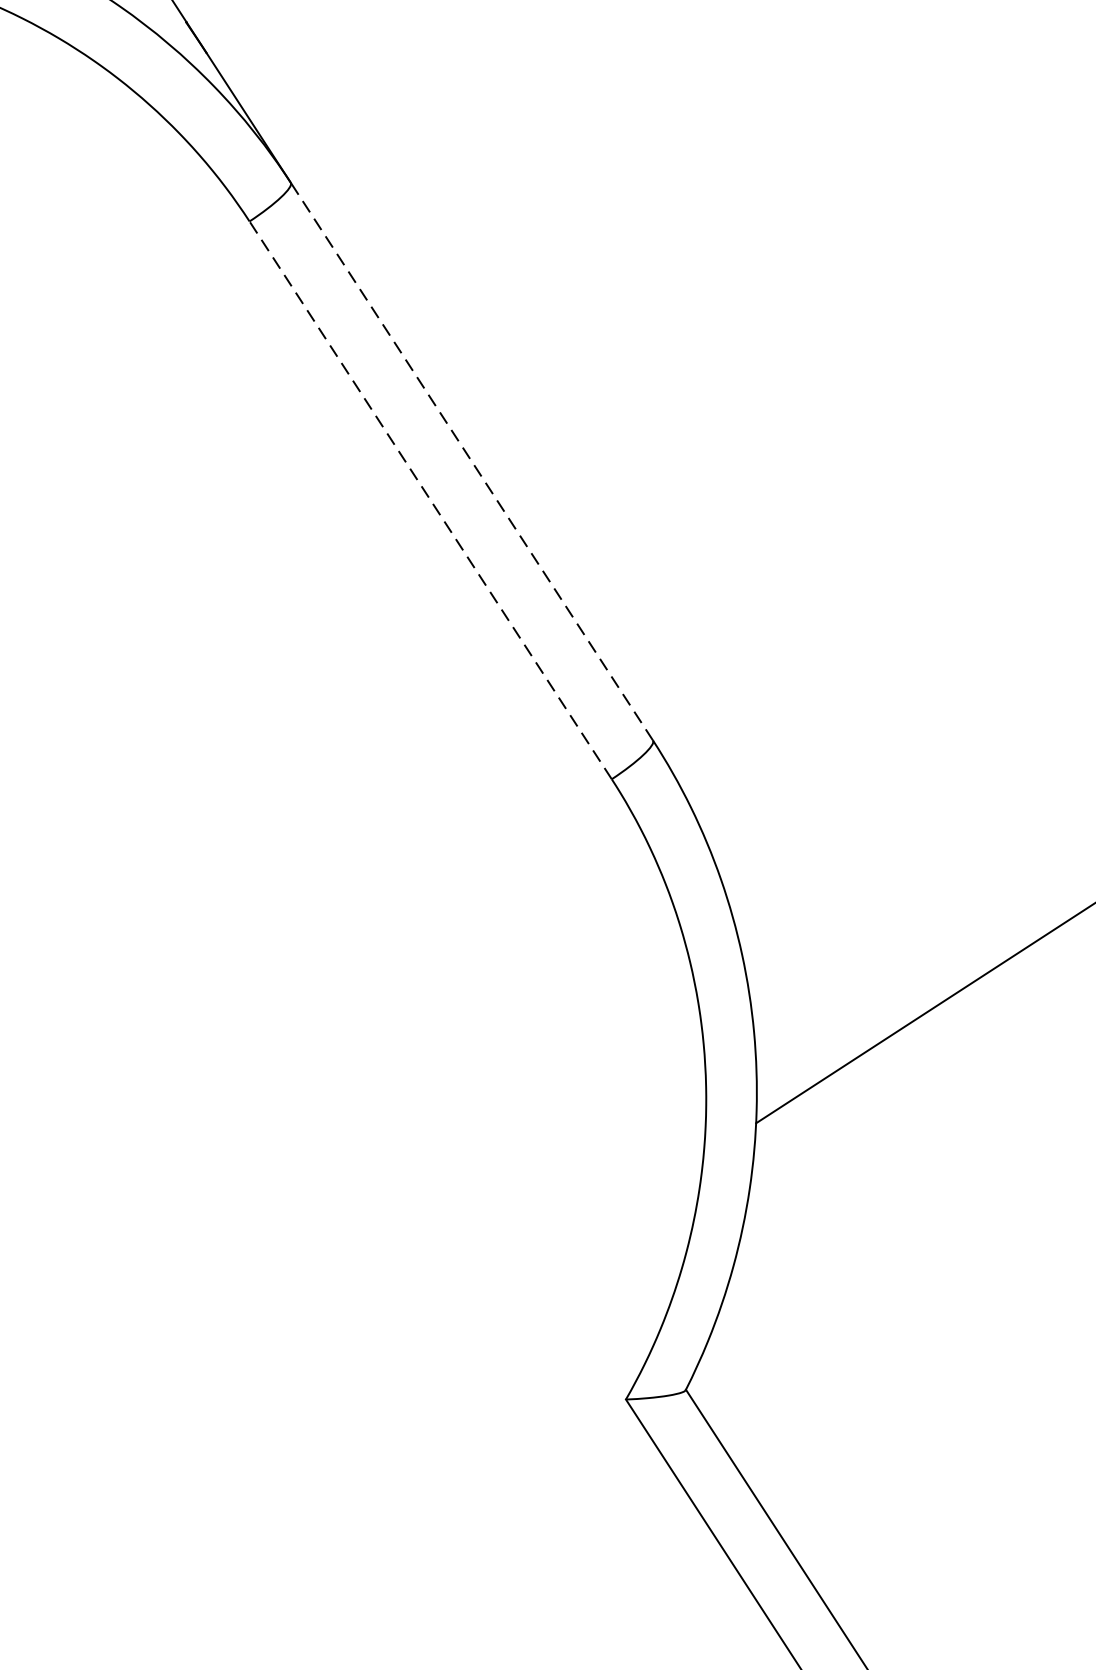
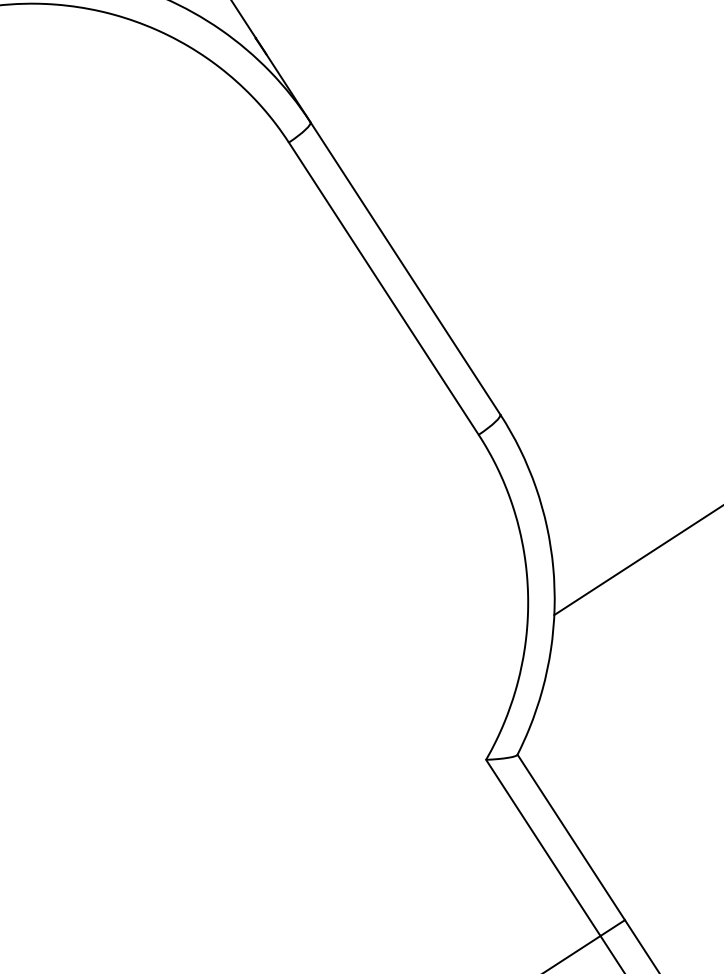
line: (472, 459) -> (405, 267), dashed -> solid
line: (430, 500) -> (383, 288), dashed -> solid

